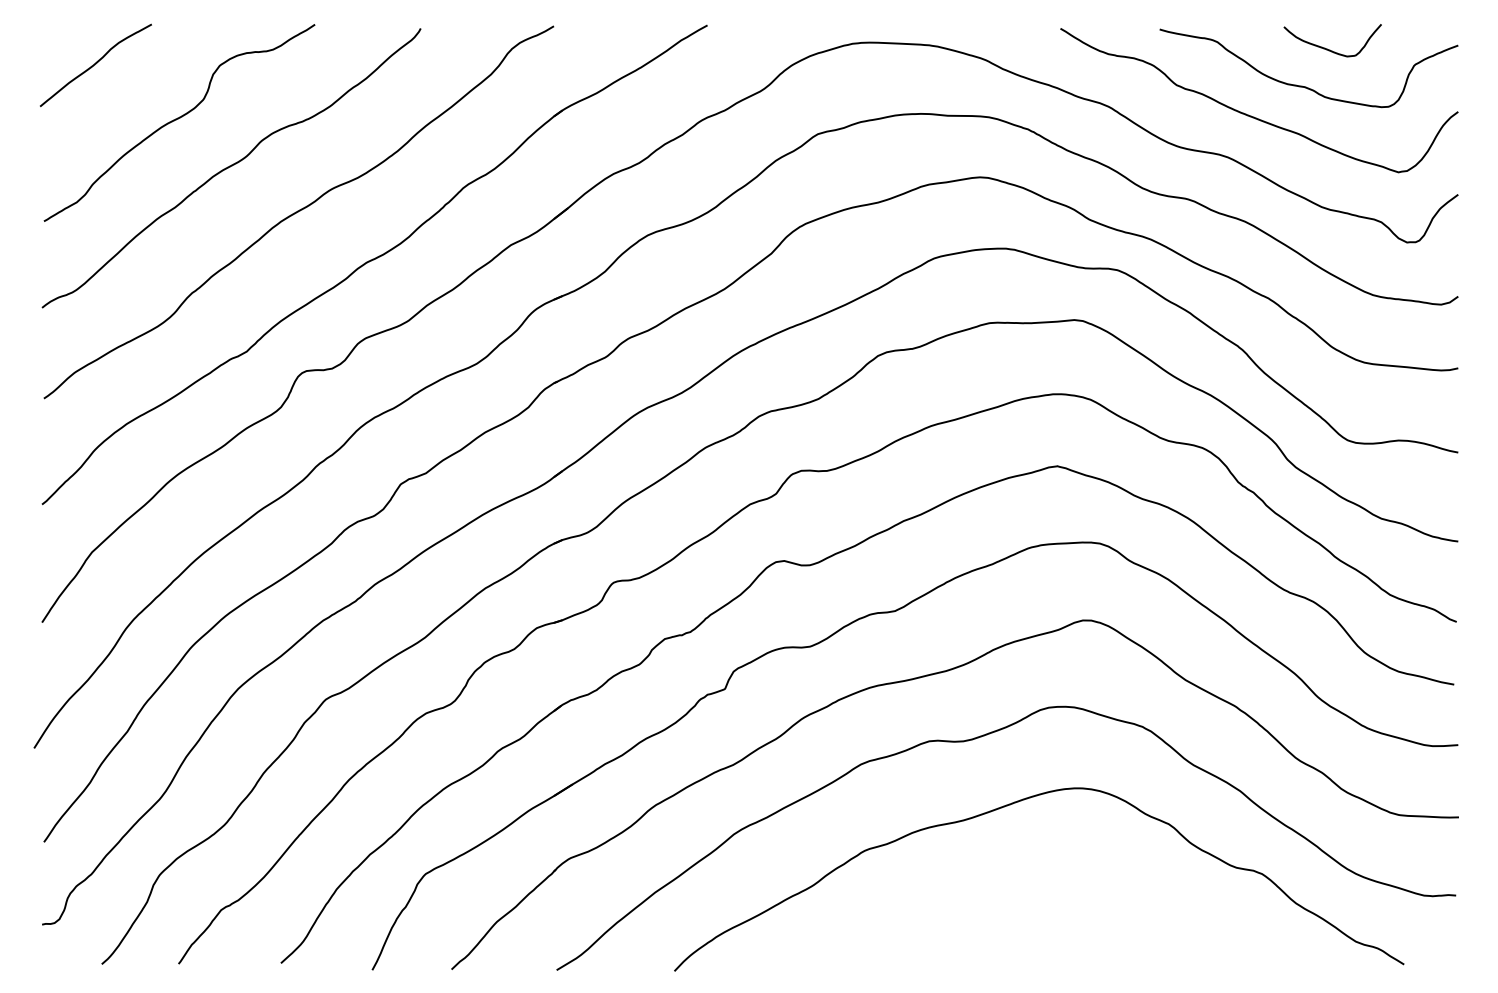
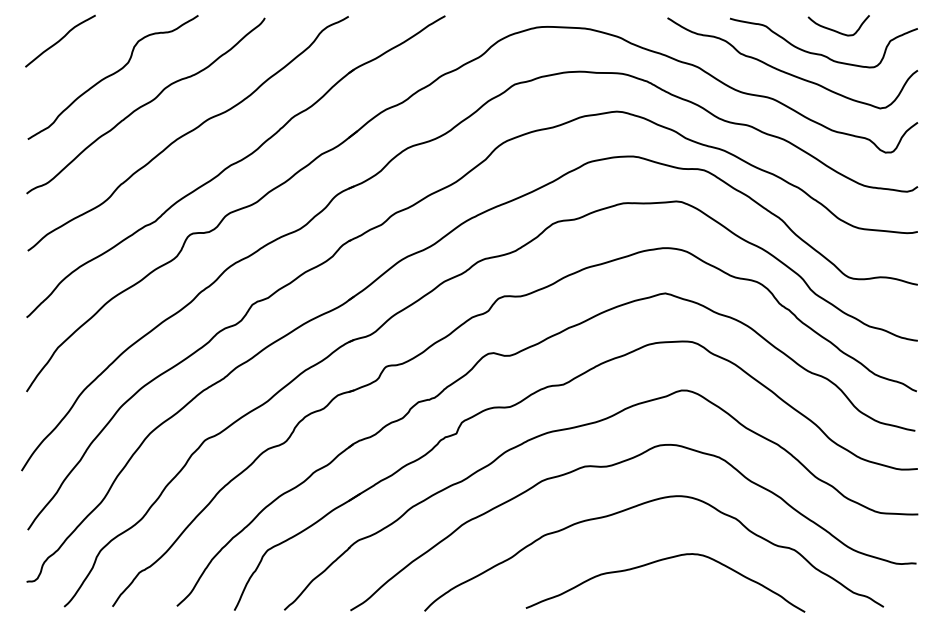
curve: (1049, 892) -> (660, 561), added

